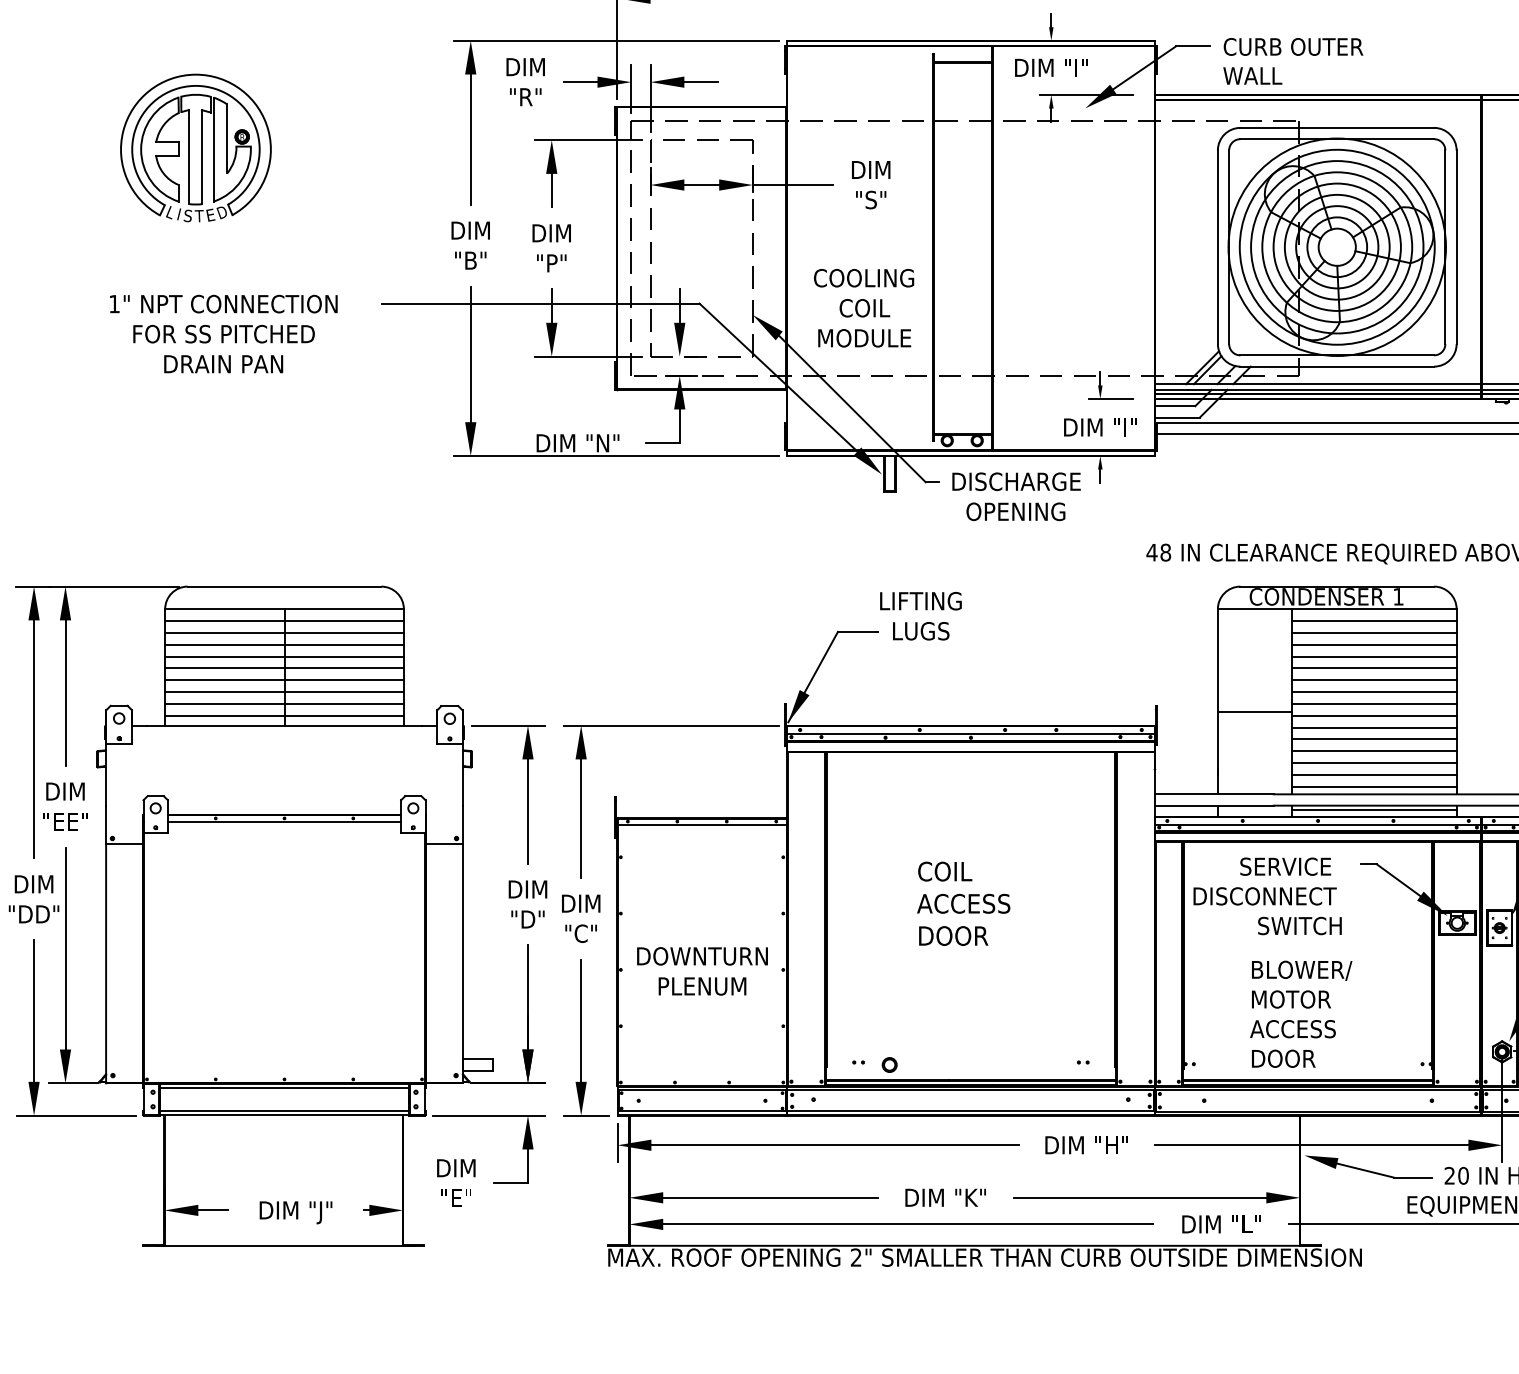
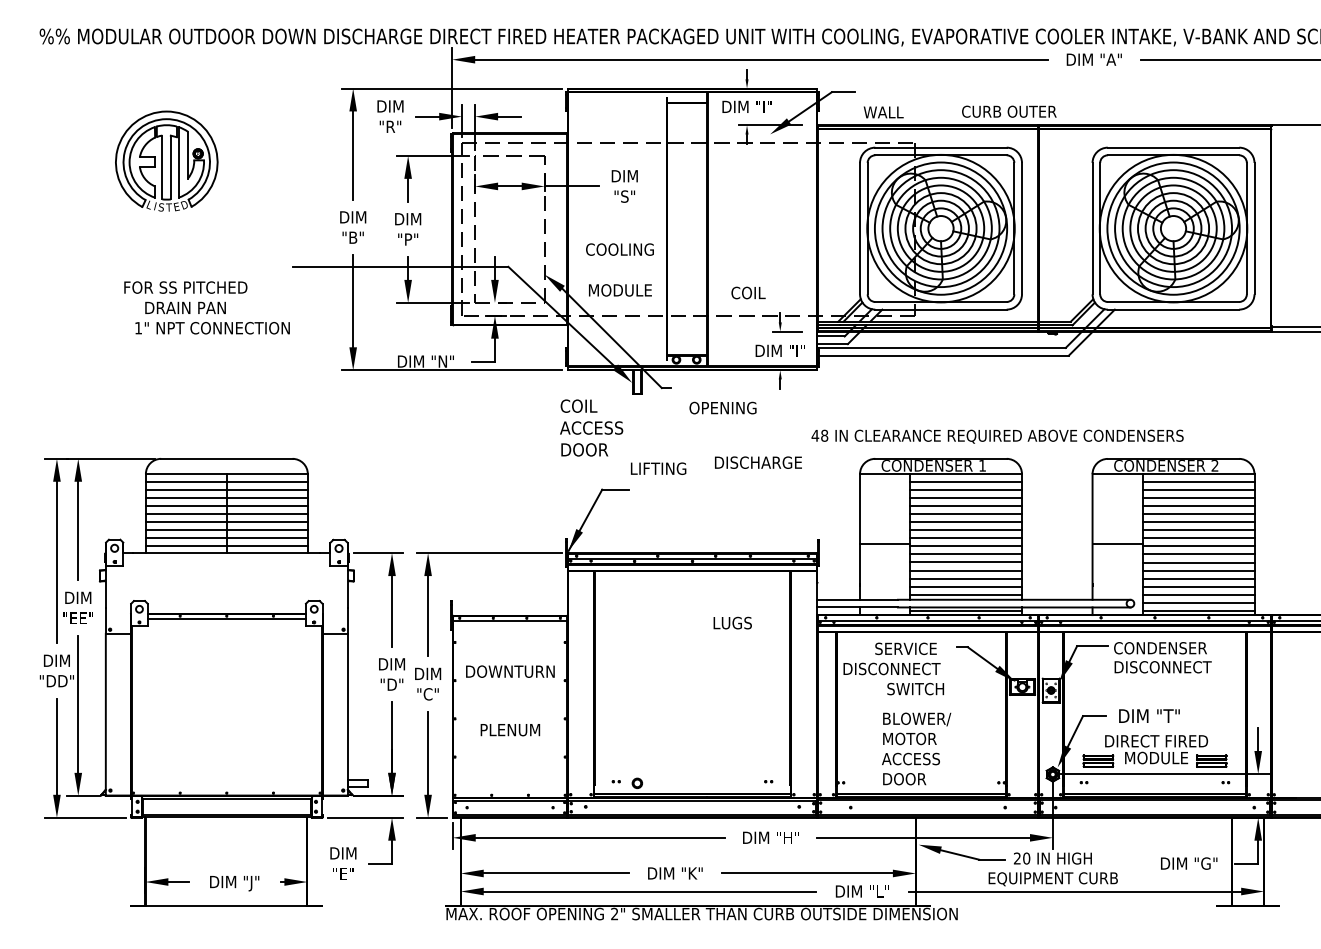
text: (1293, 46) -> (1009, 111), moved
text: (223, 304) -> (212, 328), moved
text: (864, 307) -> (748, 292), moved
text: (1016, 481) -> (758, 462), moved
text: (920, 630) -> (732, 622), moved
text: (963, 903) -> (591, 427), moved
text: (702, 956) -> (510, 671), moved

